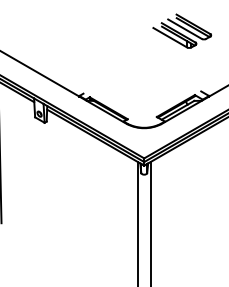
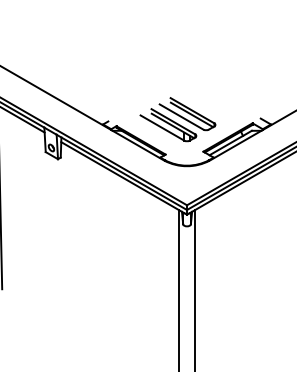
part: (182, 30) -> (178, 118), moved

